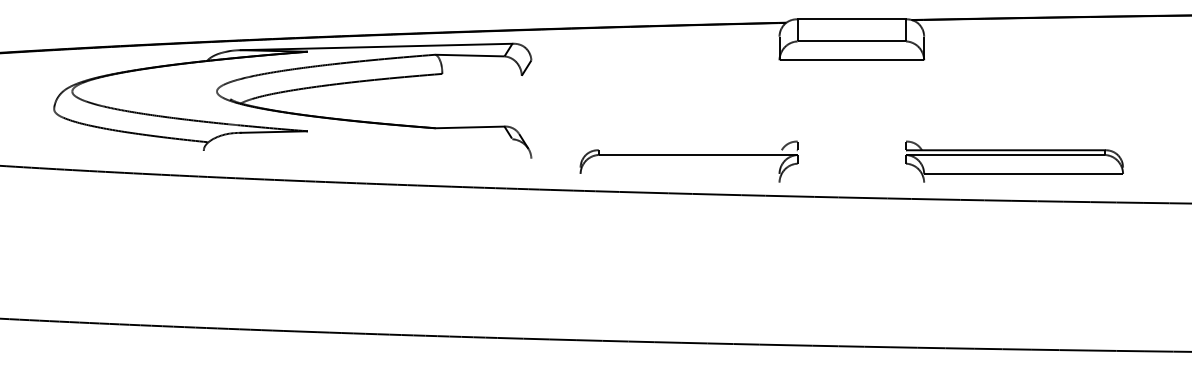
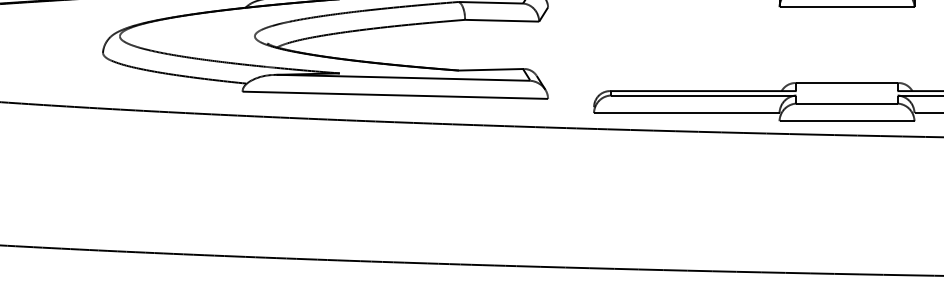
line: (481, 74) -> (501, 20), added
line: (376, 135) -> (403, 77), added
line: (851, 141) -> (846, 82), added
line: (697, 150) -> (703, 91), added
line: (367, 154) -> (395, 95), added
line: (851, 163) -> (846, 103), added
line: (679, 173) -> (686, 112), added
line: (851, 182) -> (846, 121), added

